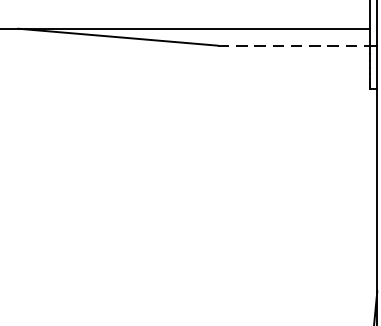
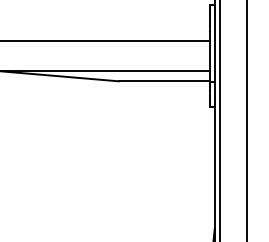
line: (293, 45) -> (164, 81), dashed -> solid

